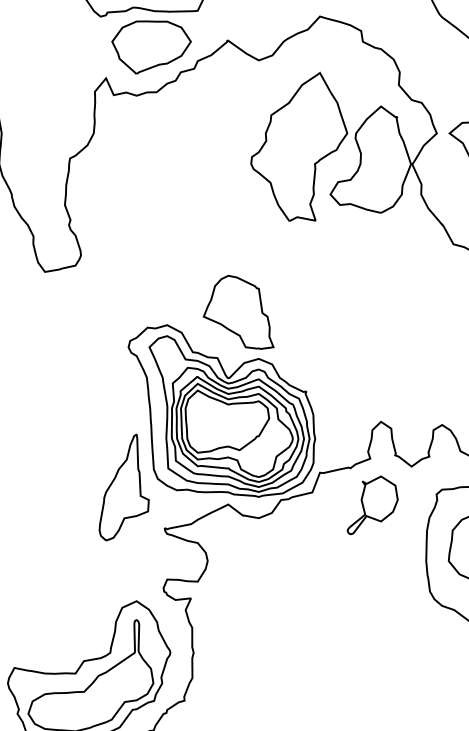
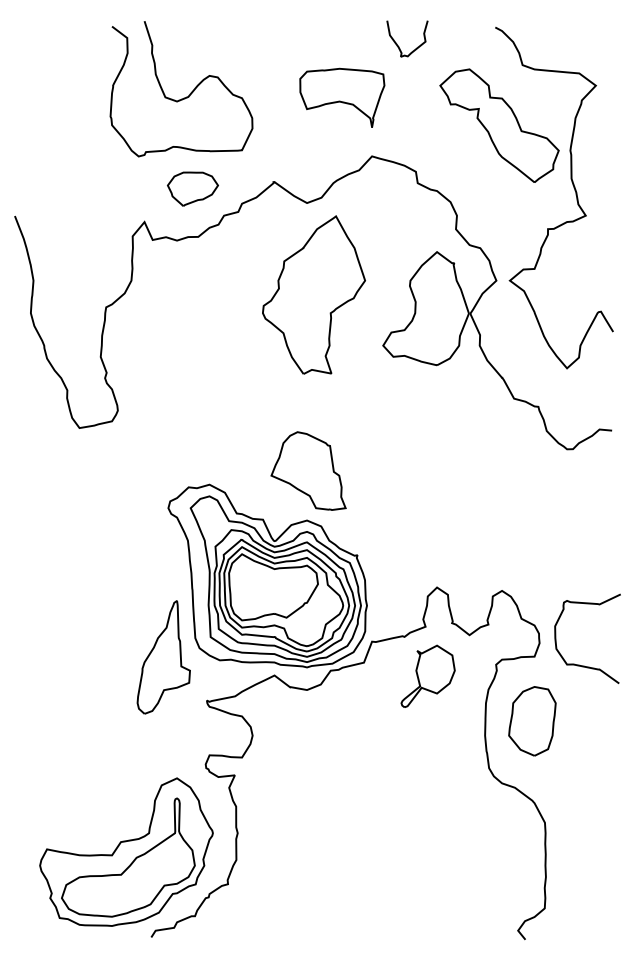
part: (151, 46) -> (192, 188), size x0.6
part: (298, 146) -> (313, 294), moved
part: (238, 311) -> (308, 470), moved

